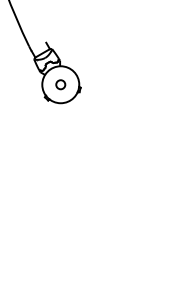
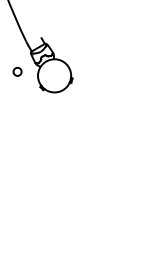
circle: (60, 84) -> (17, 71), moved

